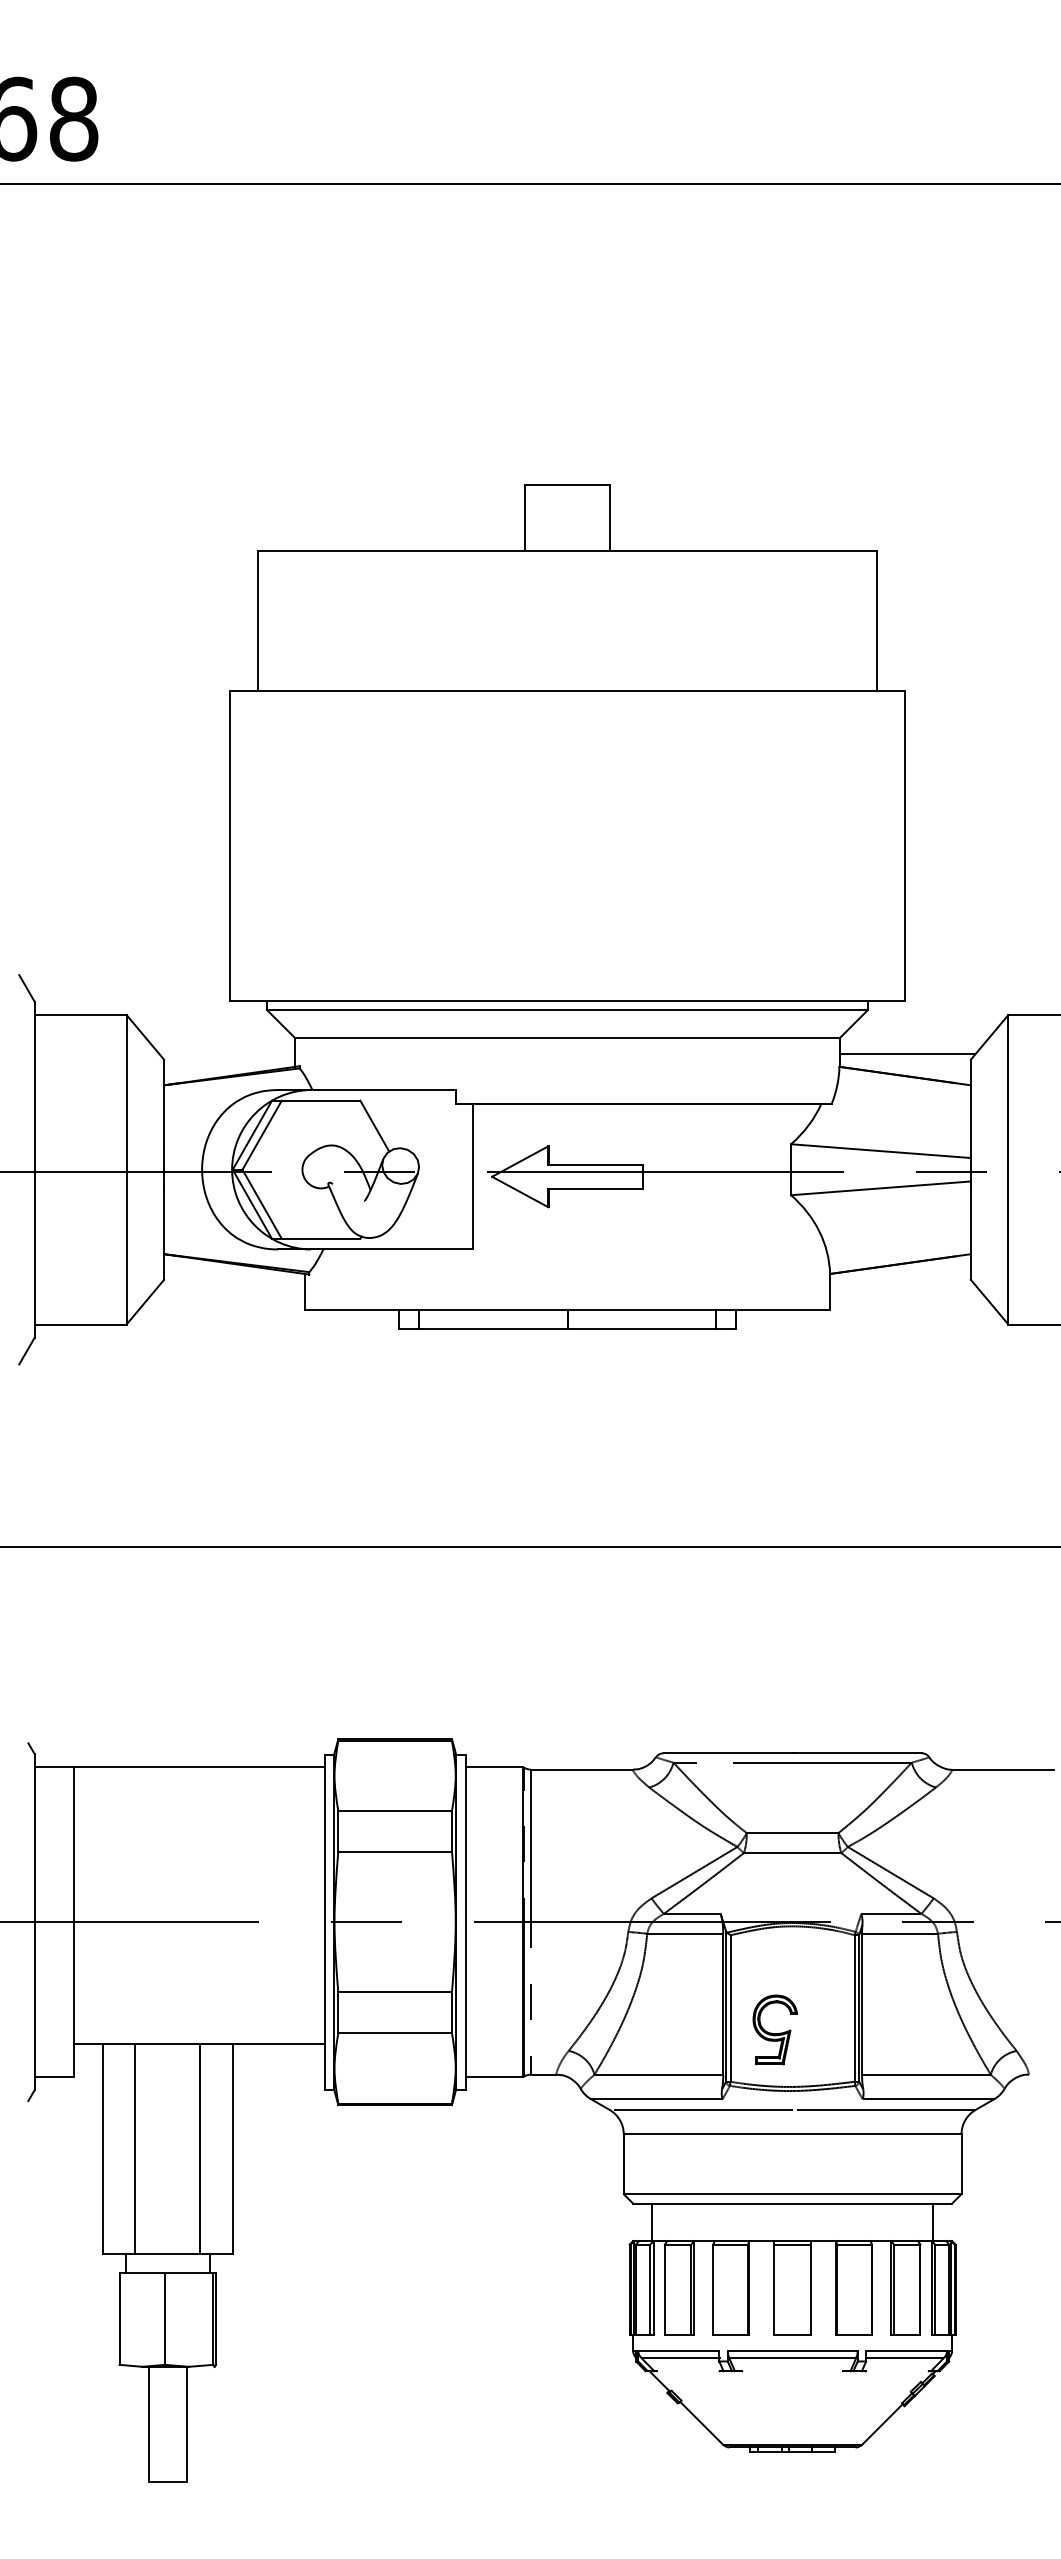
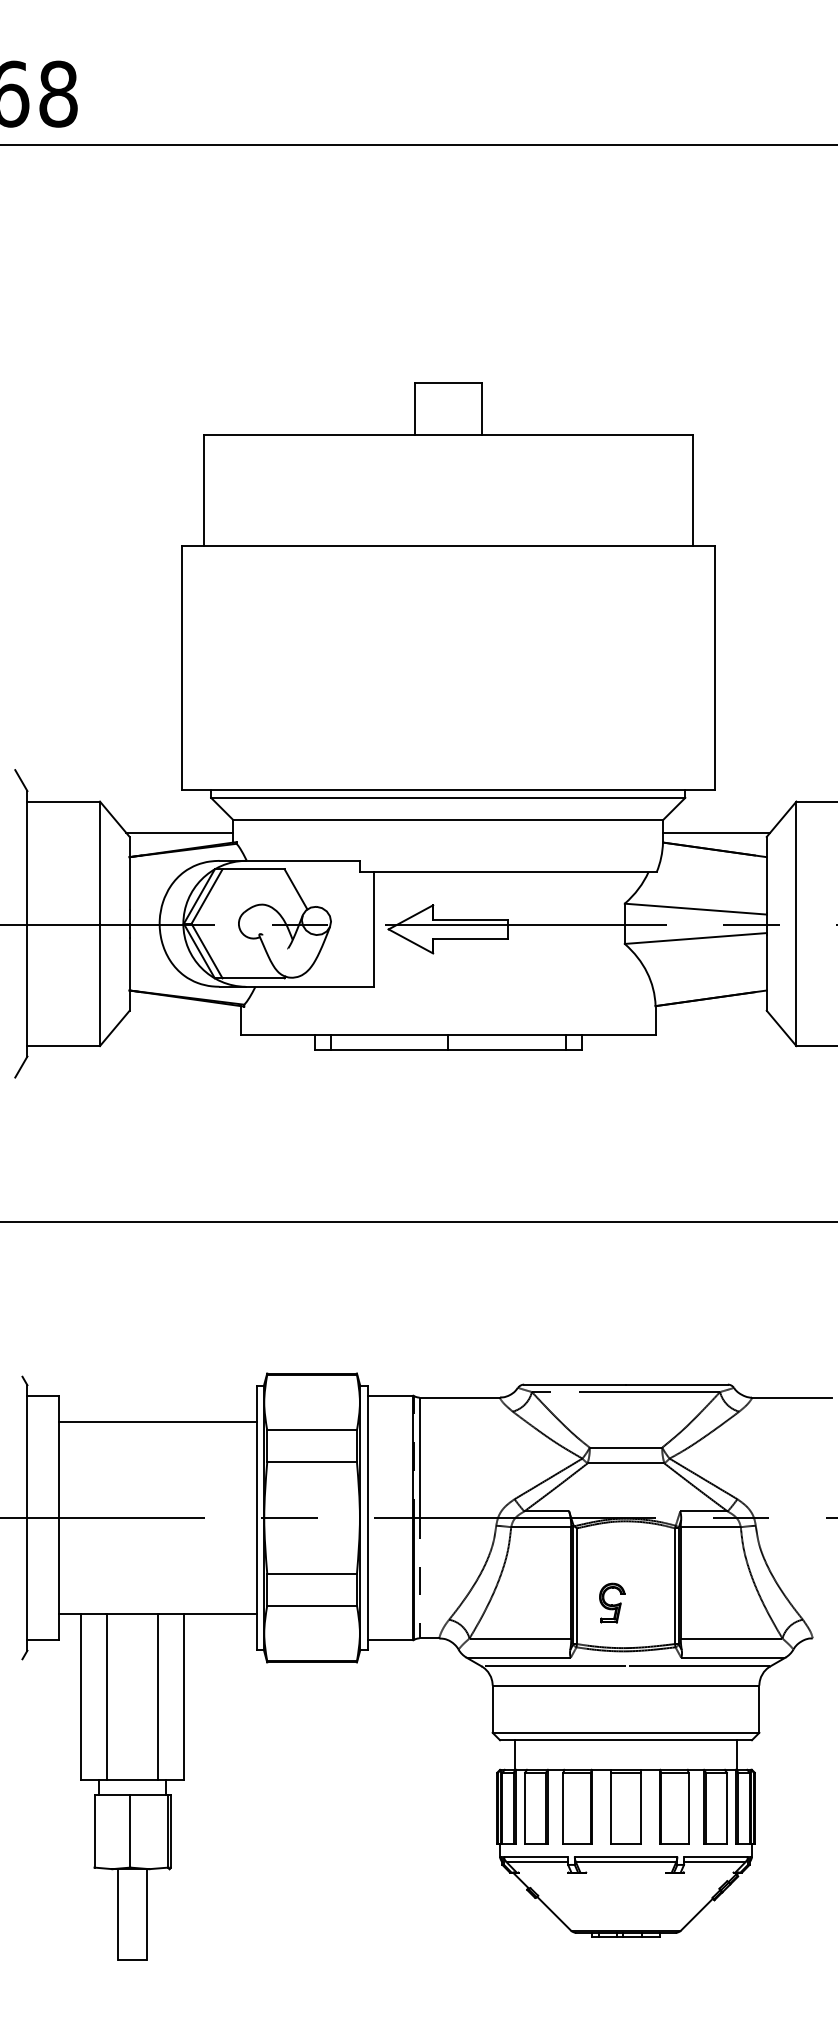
line: (227, 1054) -> (179, 832), added
line: (199, 1767) -> (157, 1421), moved
part: (774, 2029) -> (611, 1602), size x0.71

